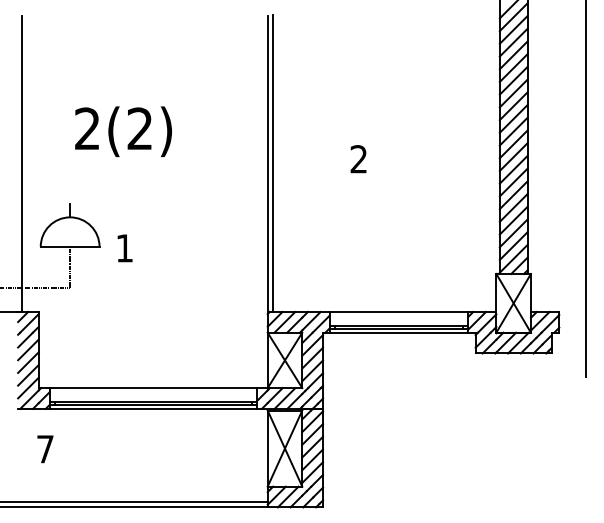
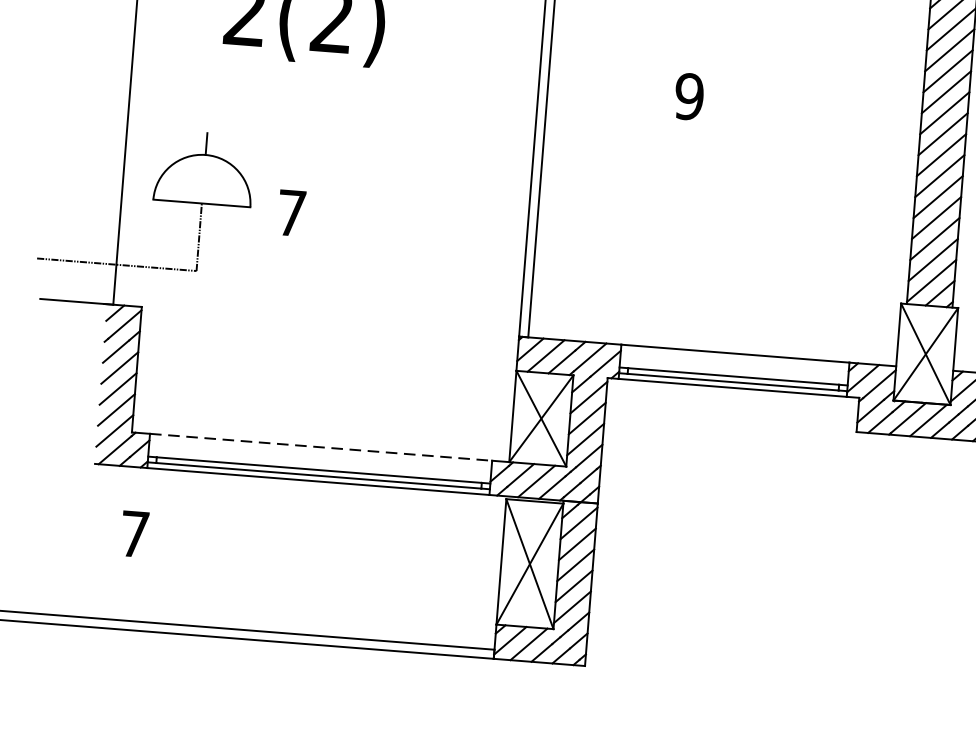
text: (358, 159) -> (688, 96), 2 -> 9
text: (124, 248) -> (291, 213), 1 -> 7
line: (153, 388) -> (320, 447), solid -> dashed

